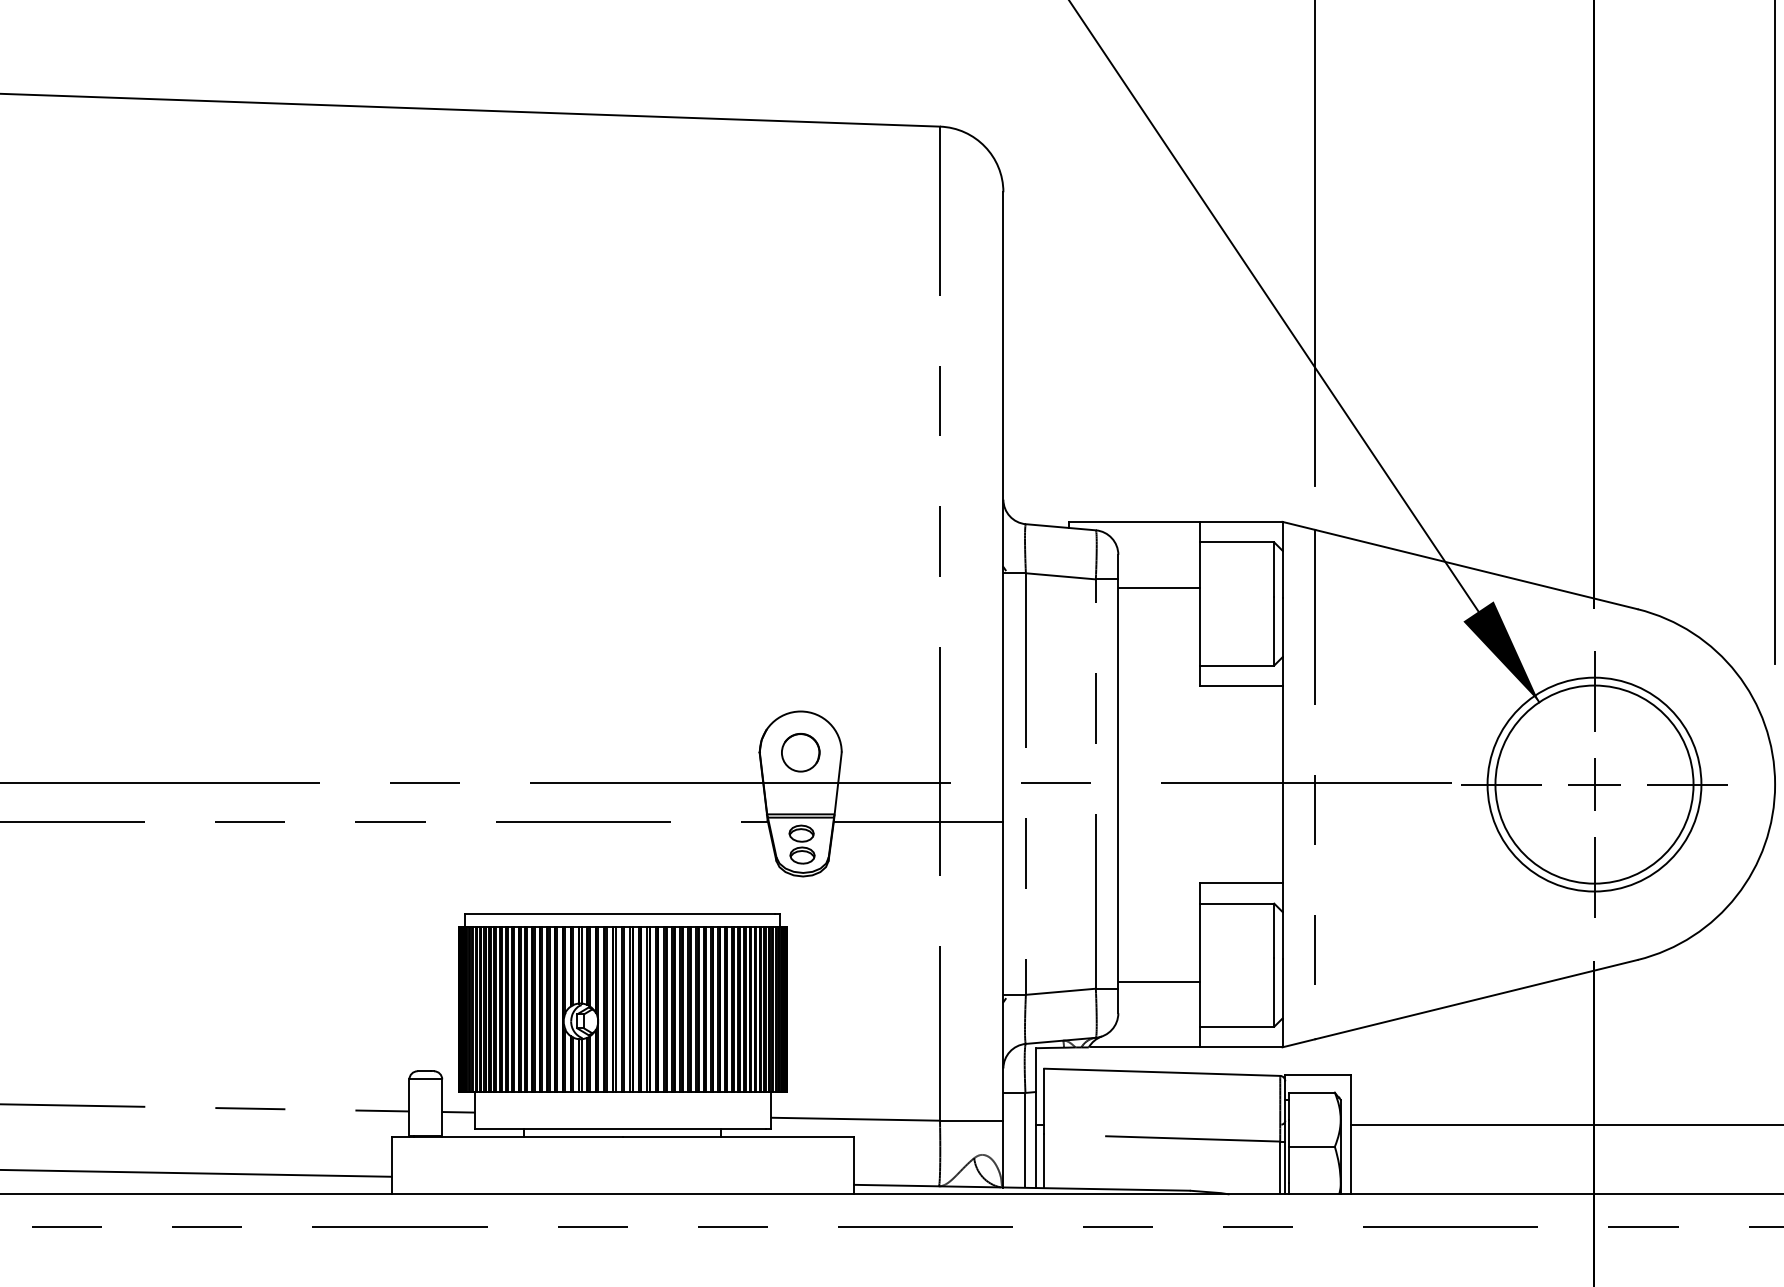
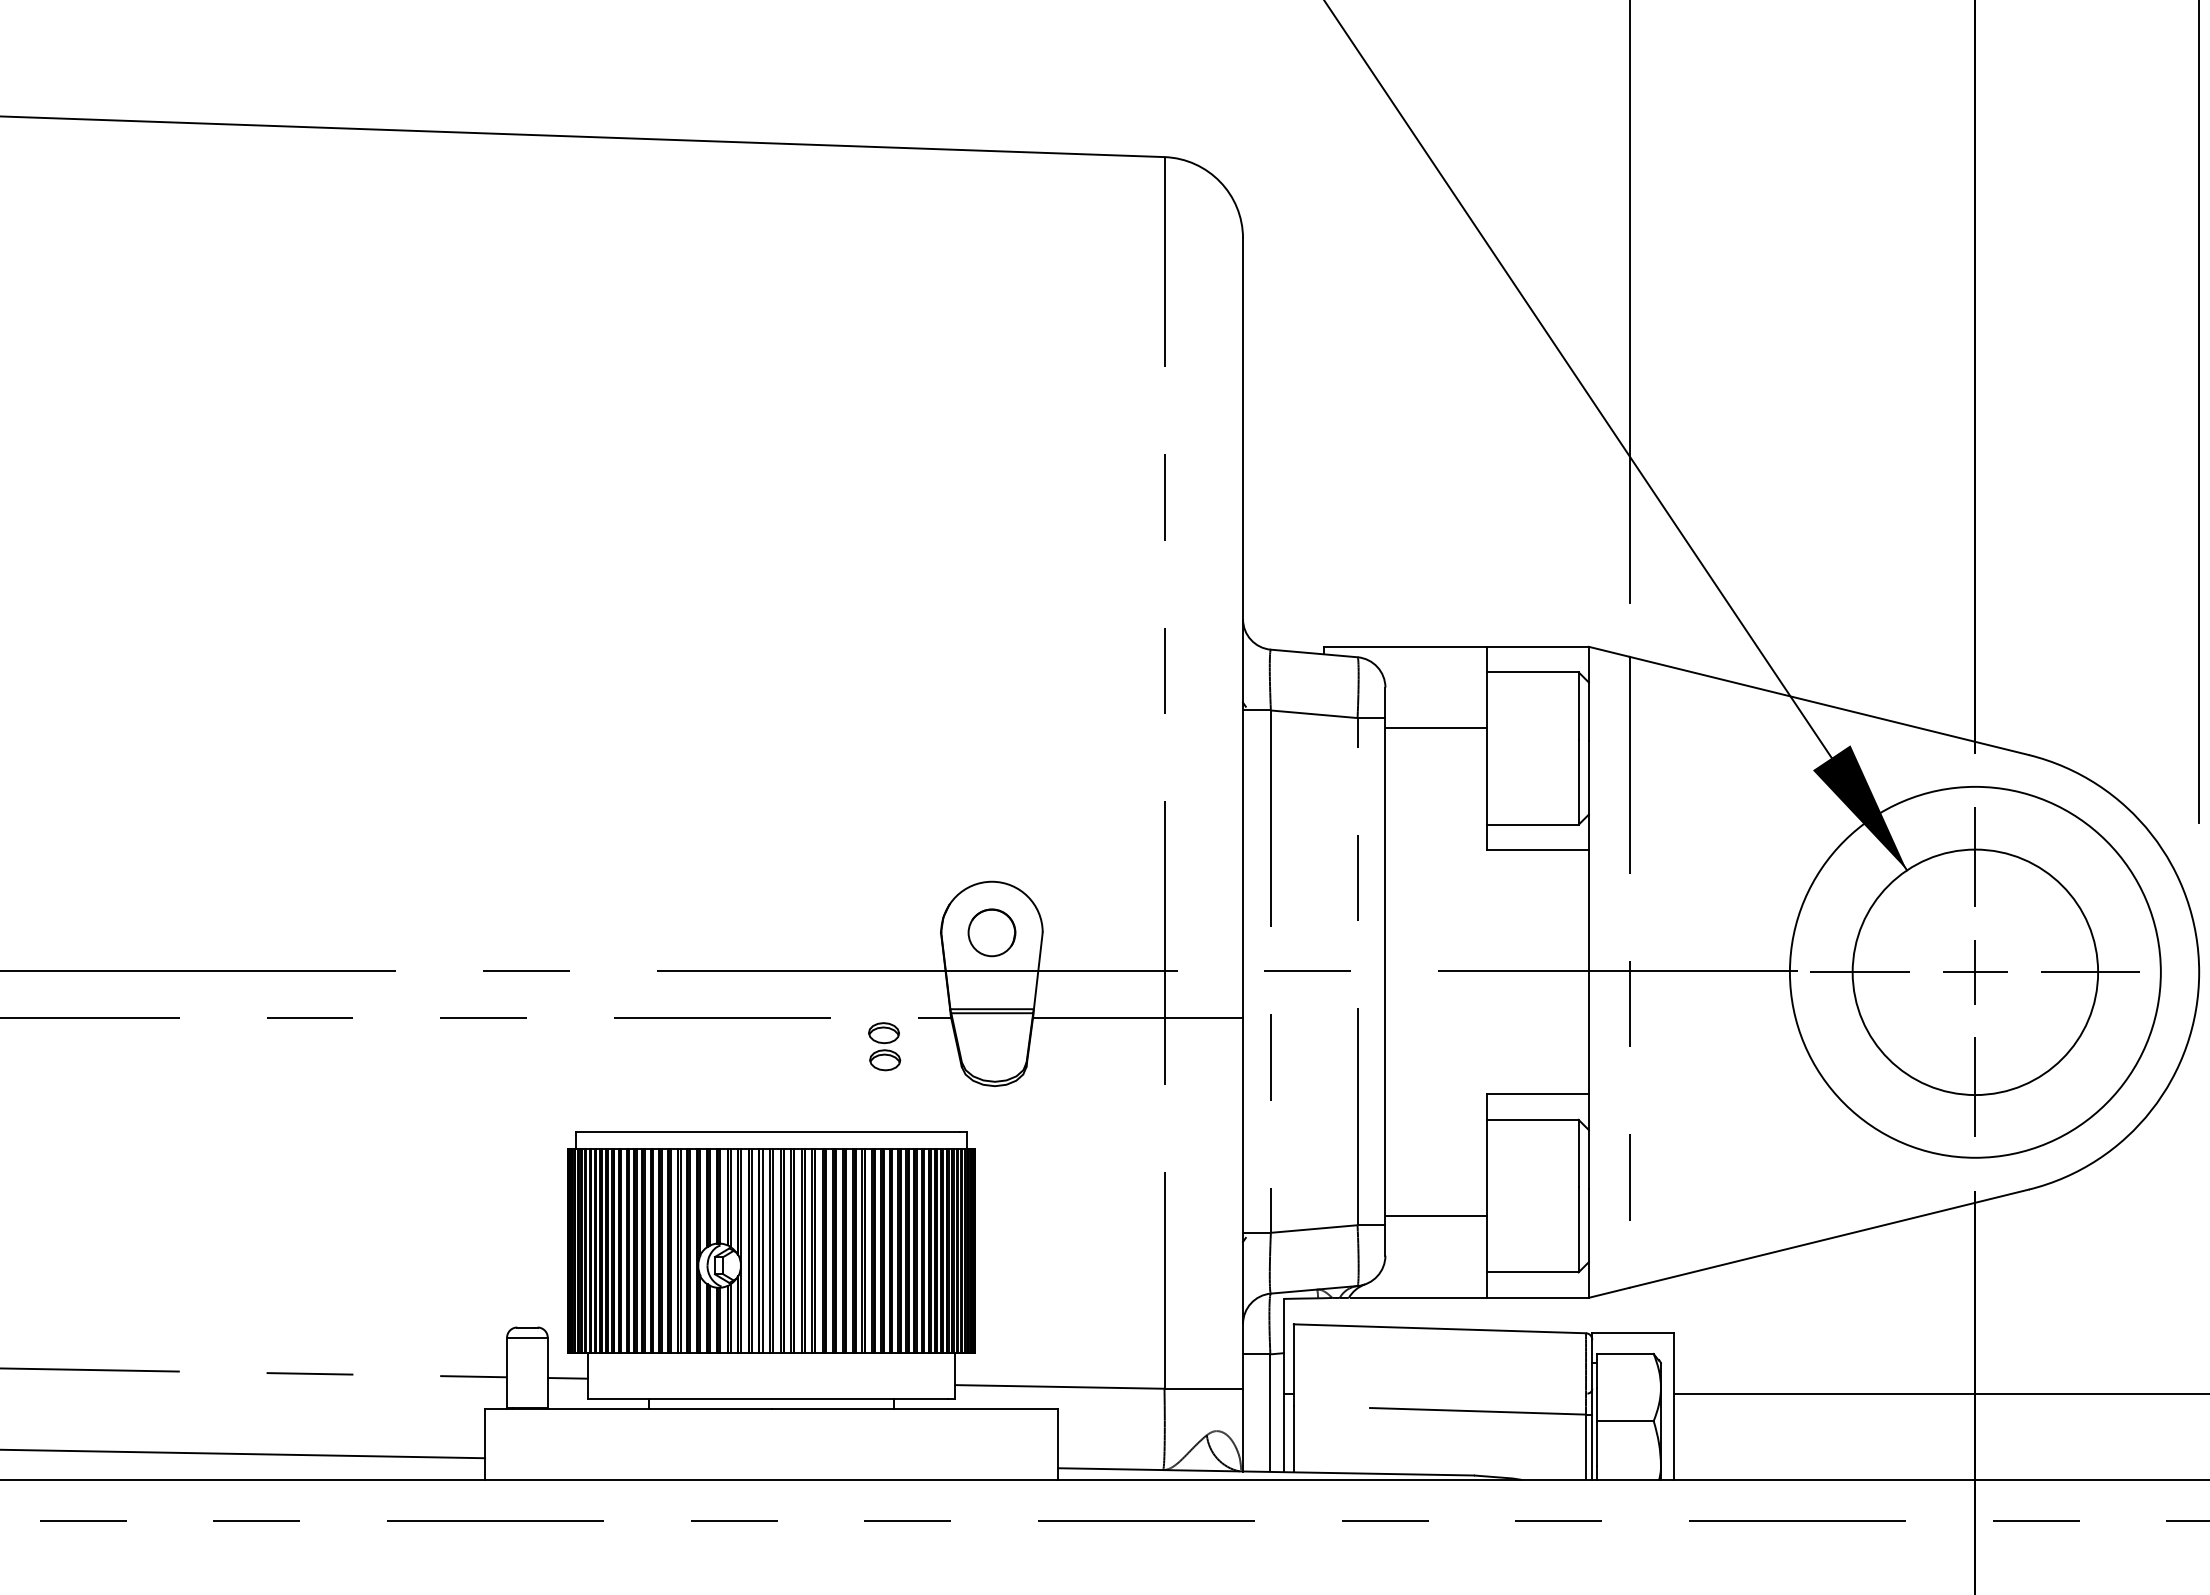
circle: (1593, 783) -> (1974, 971), size x1.4
part: (802, 844) -> (884, 1046), moved

